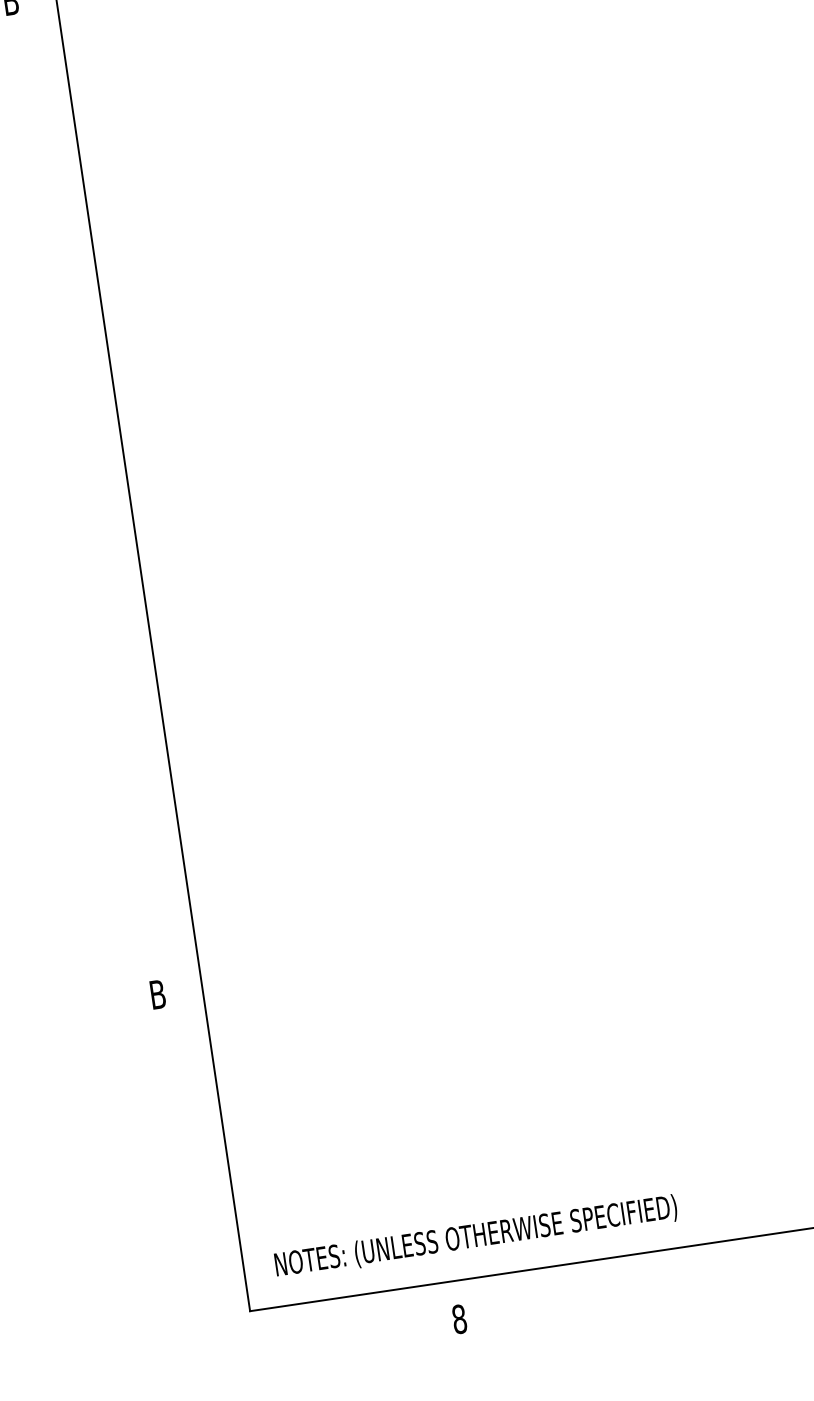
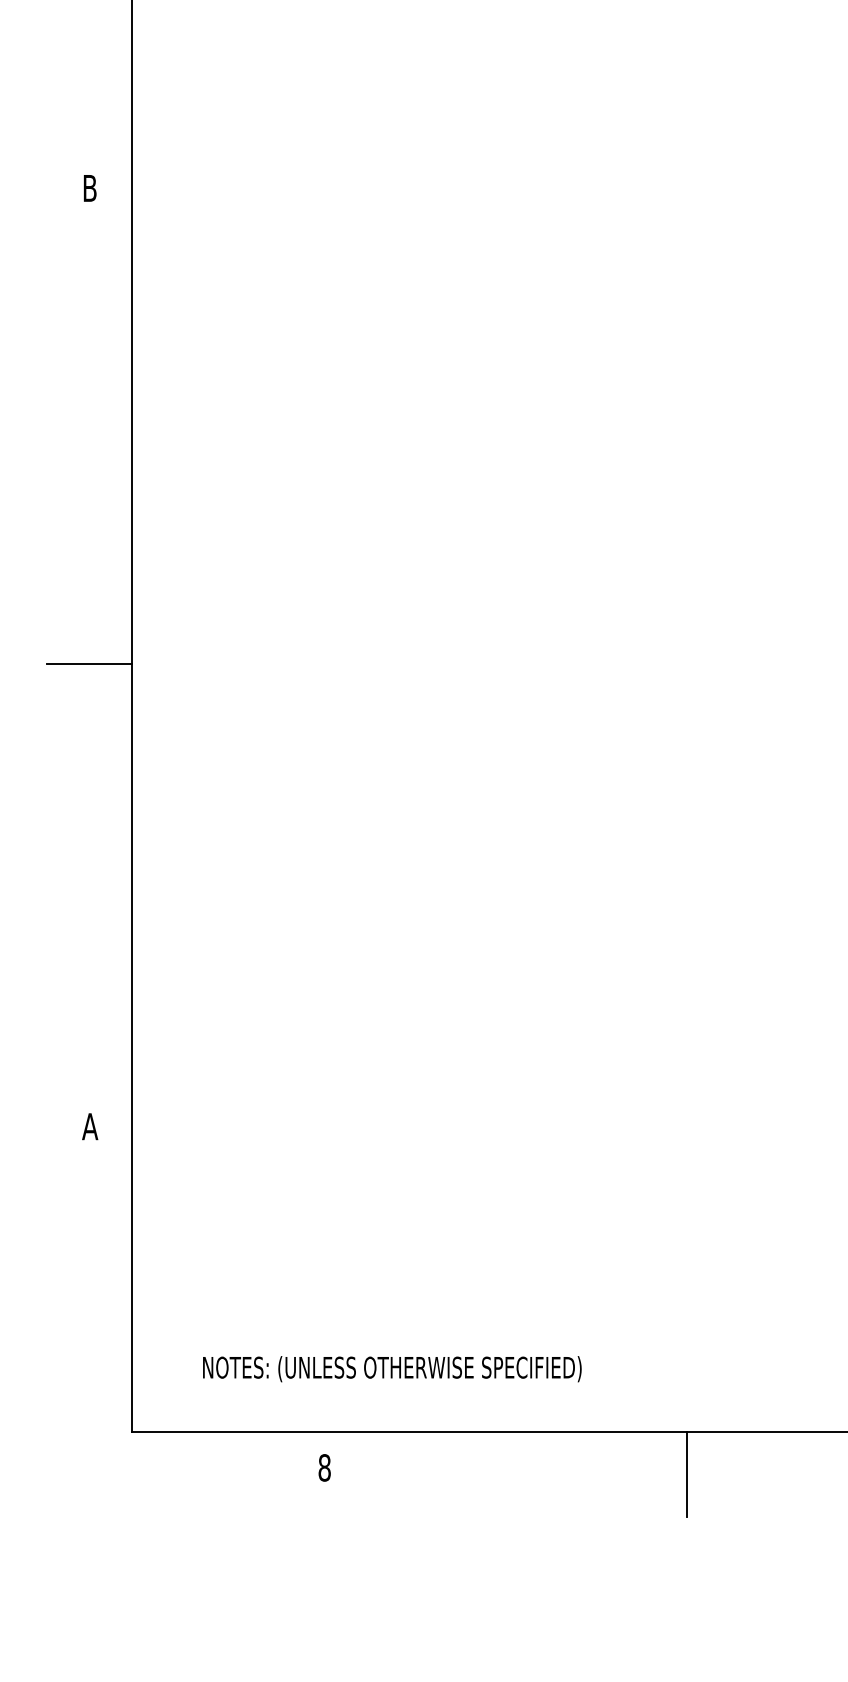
line: (84, 505) -> (89, 664), added
text: (158, 994) -> (90, 1126), B -> A
text: (476, 1237) -> (392, 1369), moved

